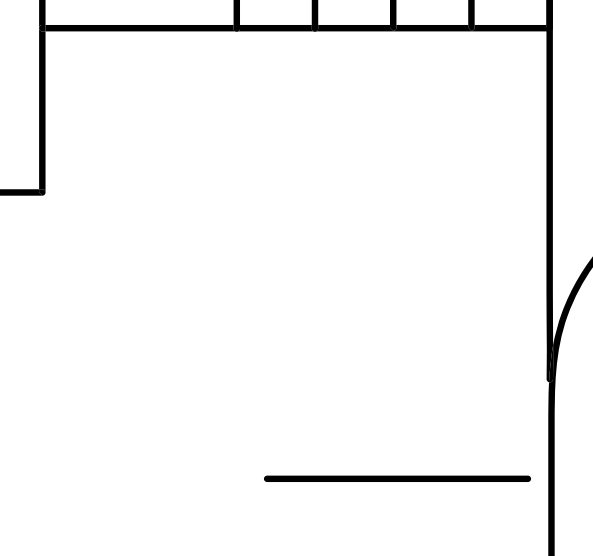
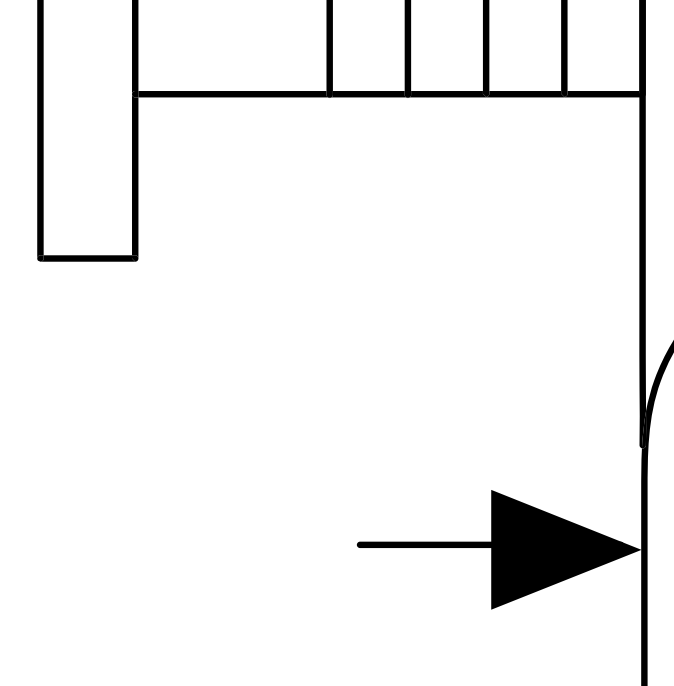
fill: (473, 483) -> (566, 549), added

